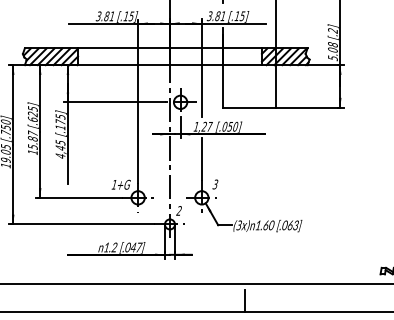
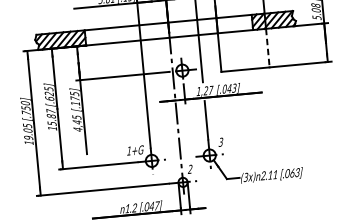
line: (276, 86) -> (268, 48), solid -> dashed
text: (232, 126) -> (231, 88), [.050] -> [.043]
text: (264, 225) -> (268, 175), 1.60 -> 2.11

